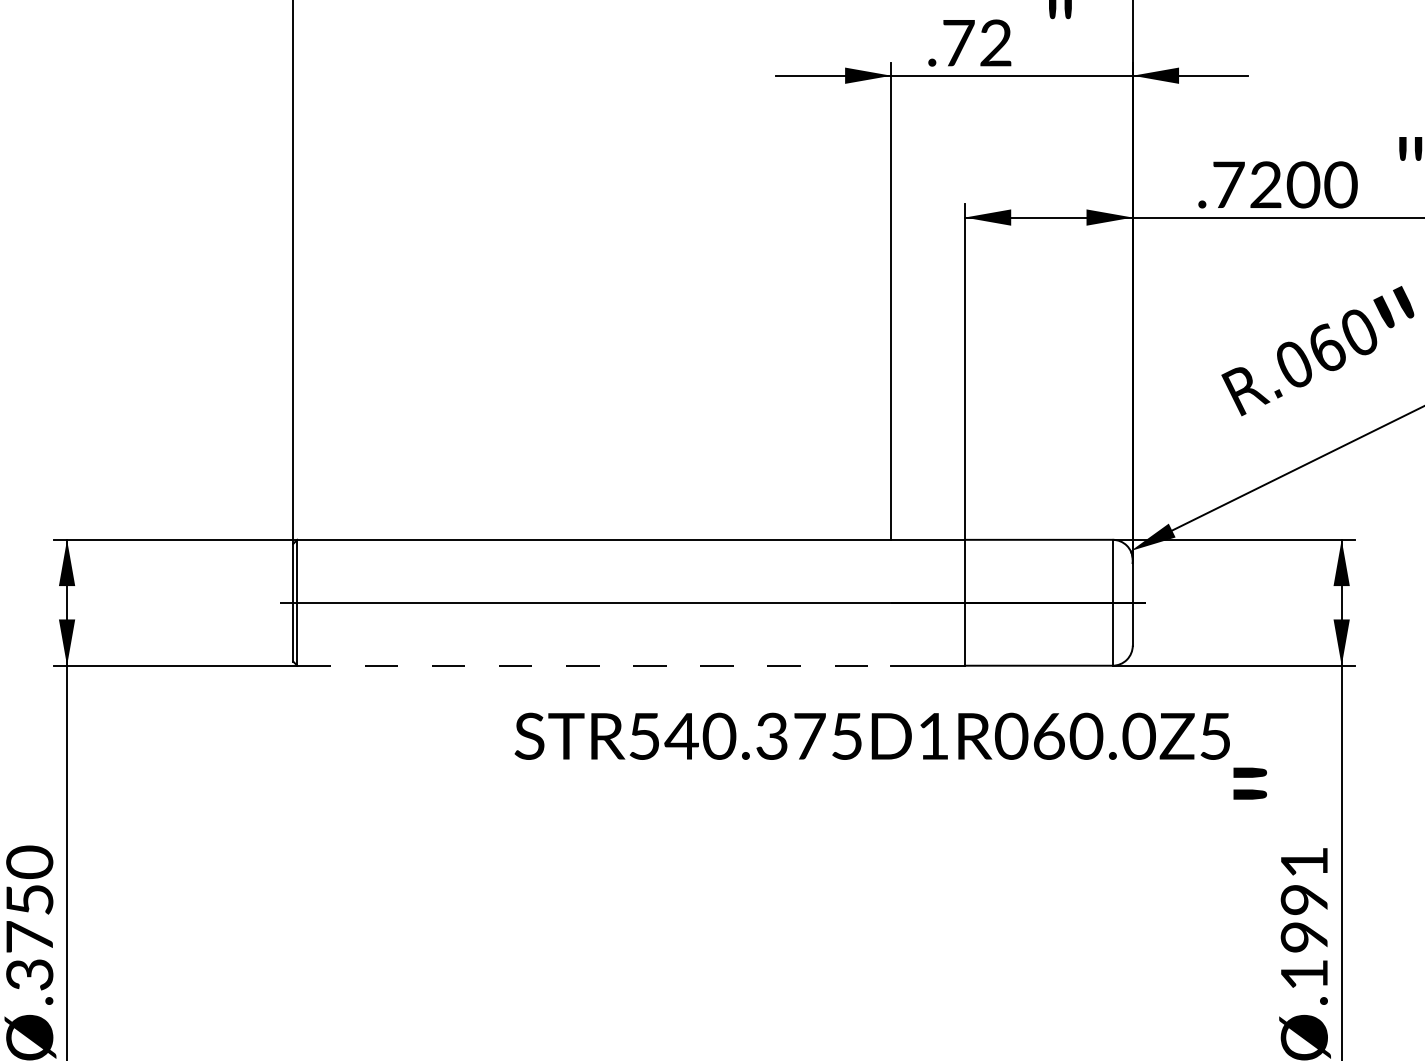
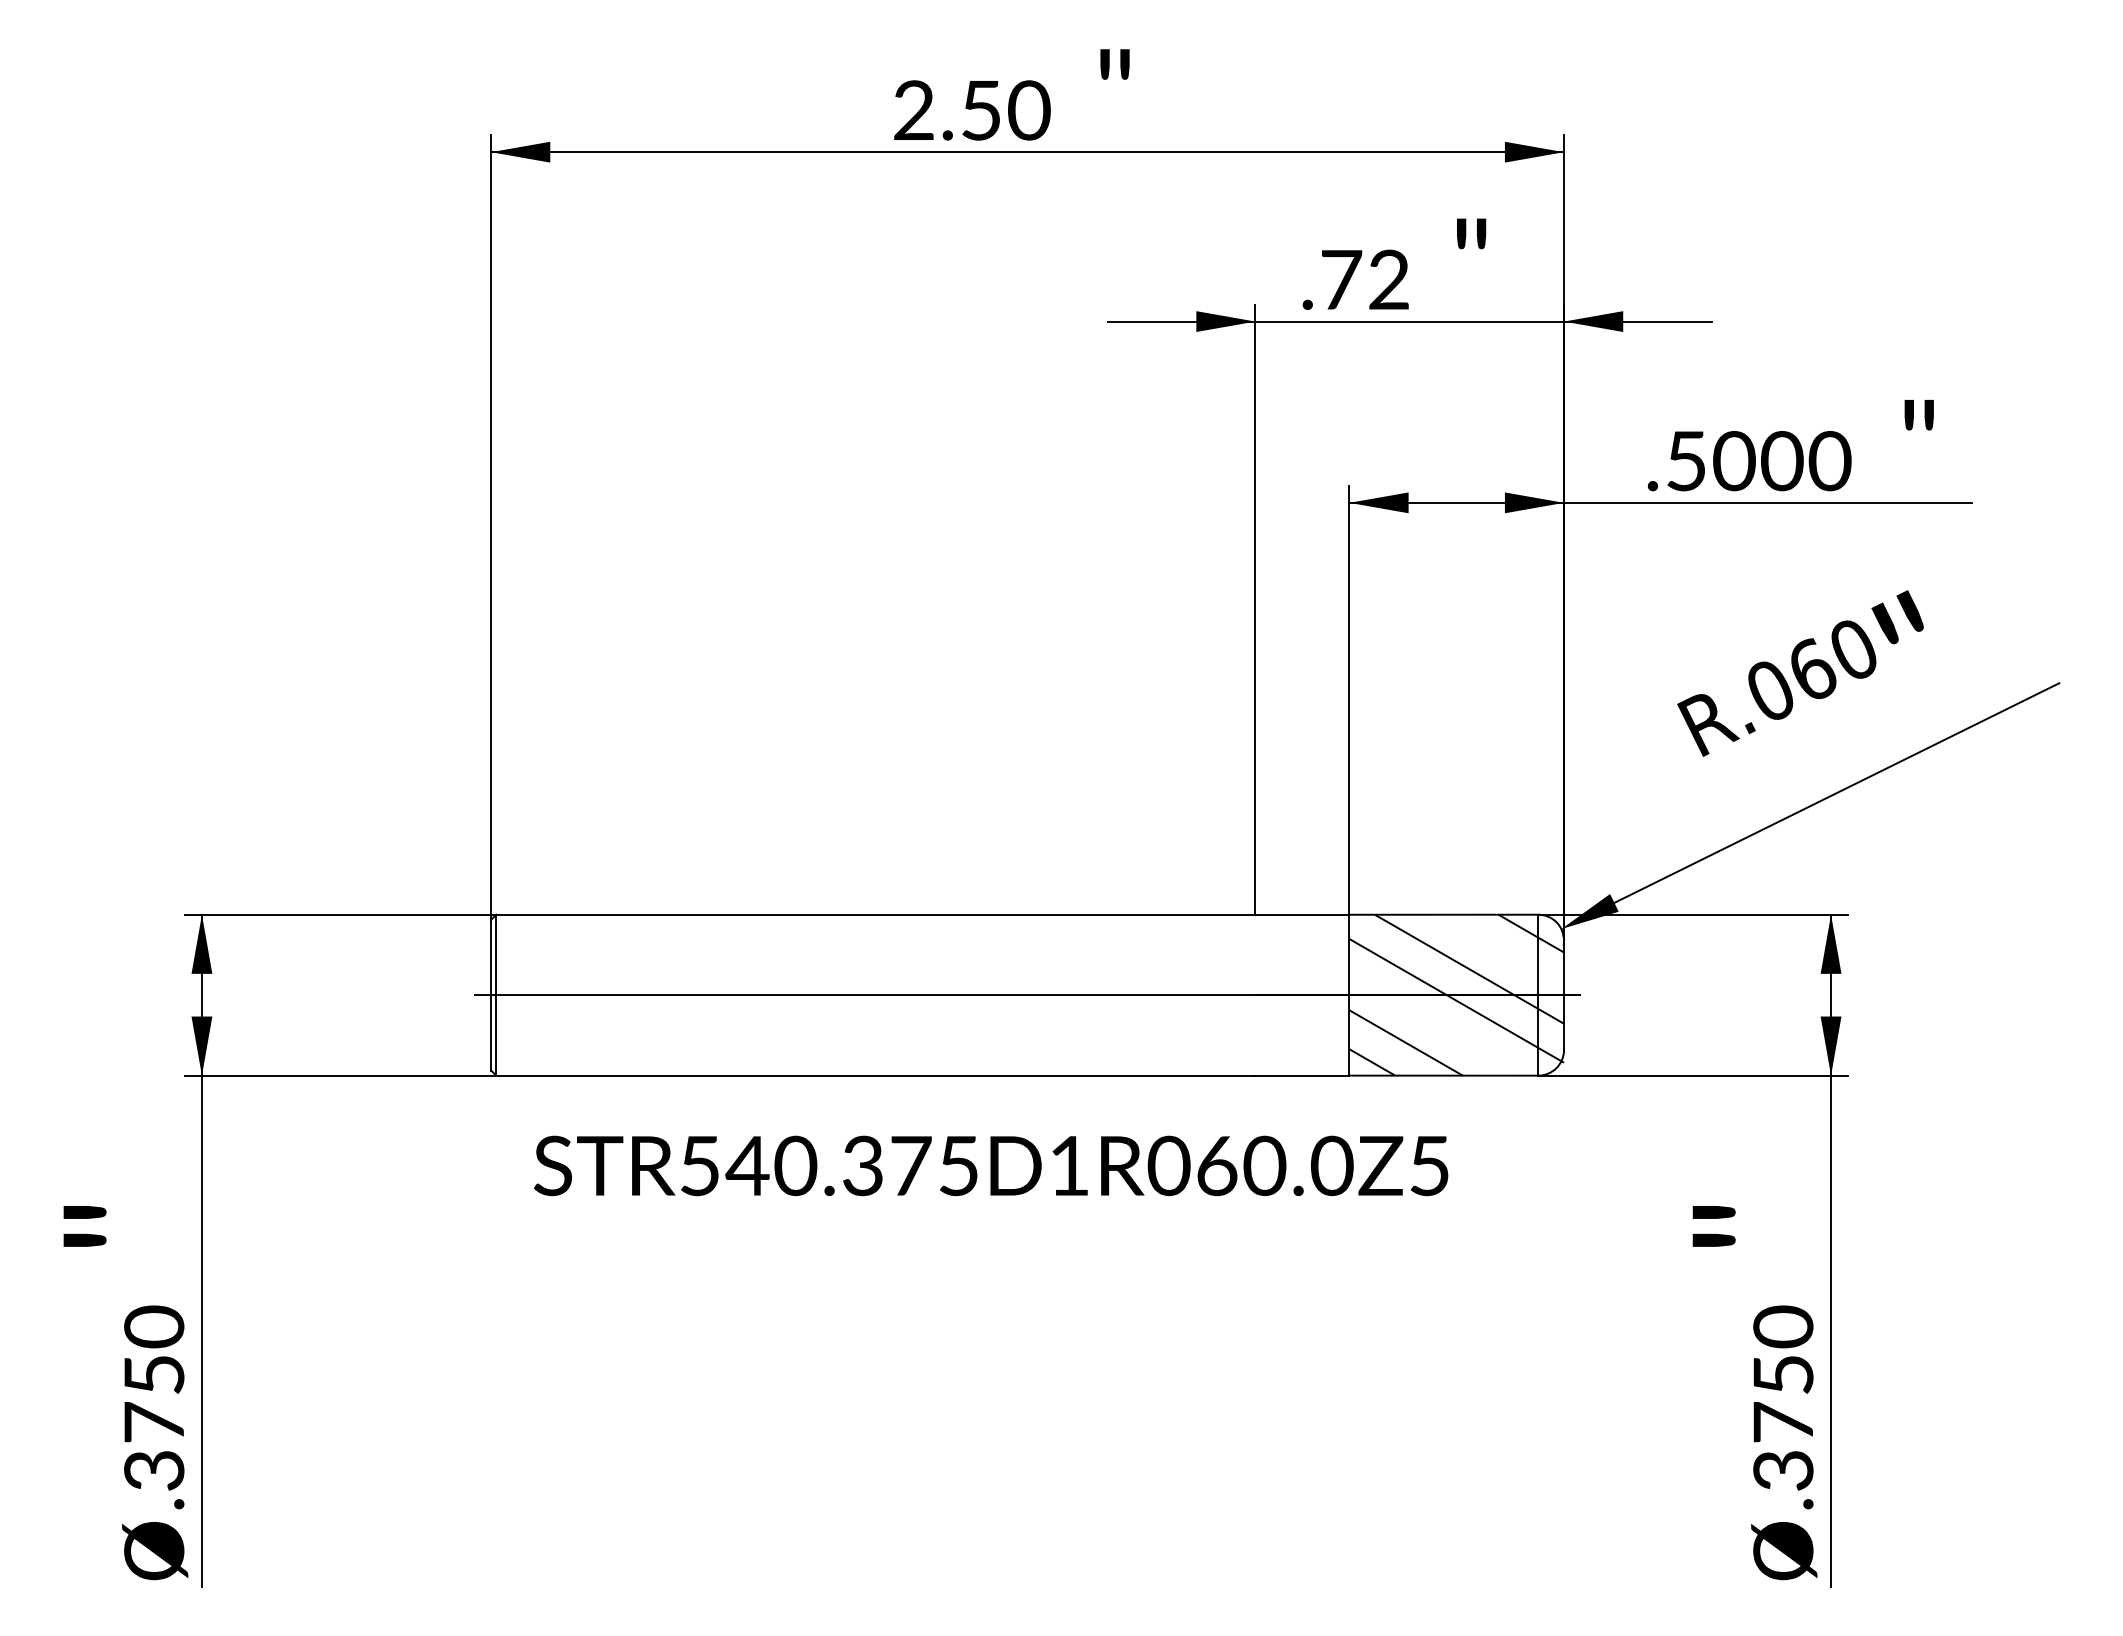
text: (1248, 185) -> (1711, 461), .7200 -> .5000
hatch: (1048, 602) -> (1456, 994), added
line: (594, 665) -> (875, 1075), dashed -> solid
text: (872, 736) -> (991, 1165), moved
text: (1304, 917) -> (1783, 1397), .1991 -> .3750

